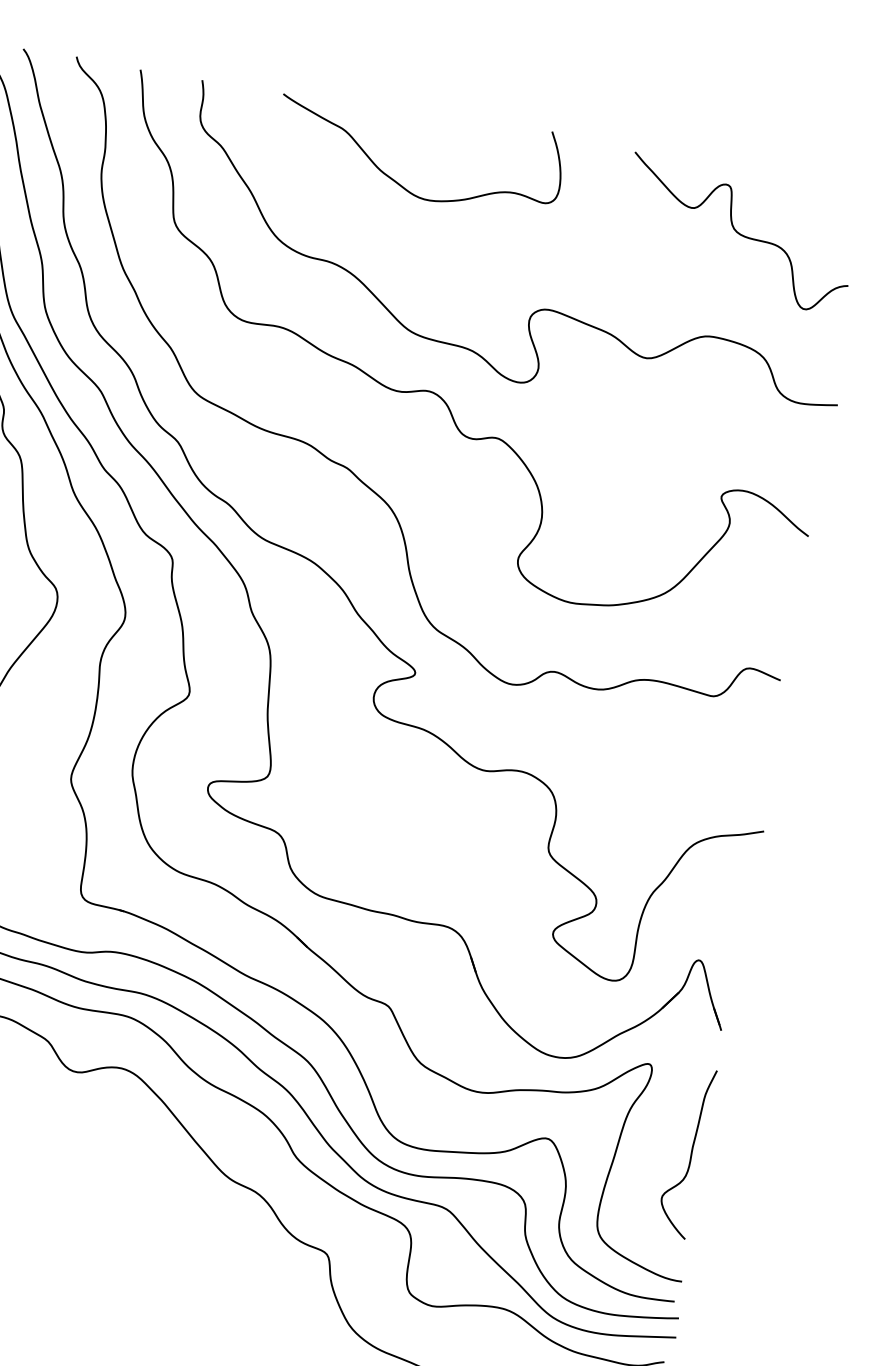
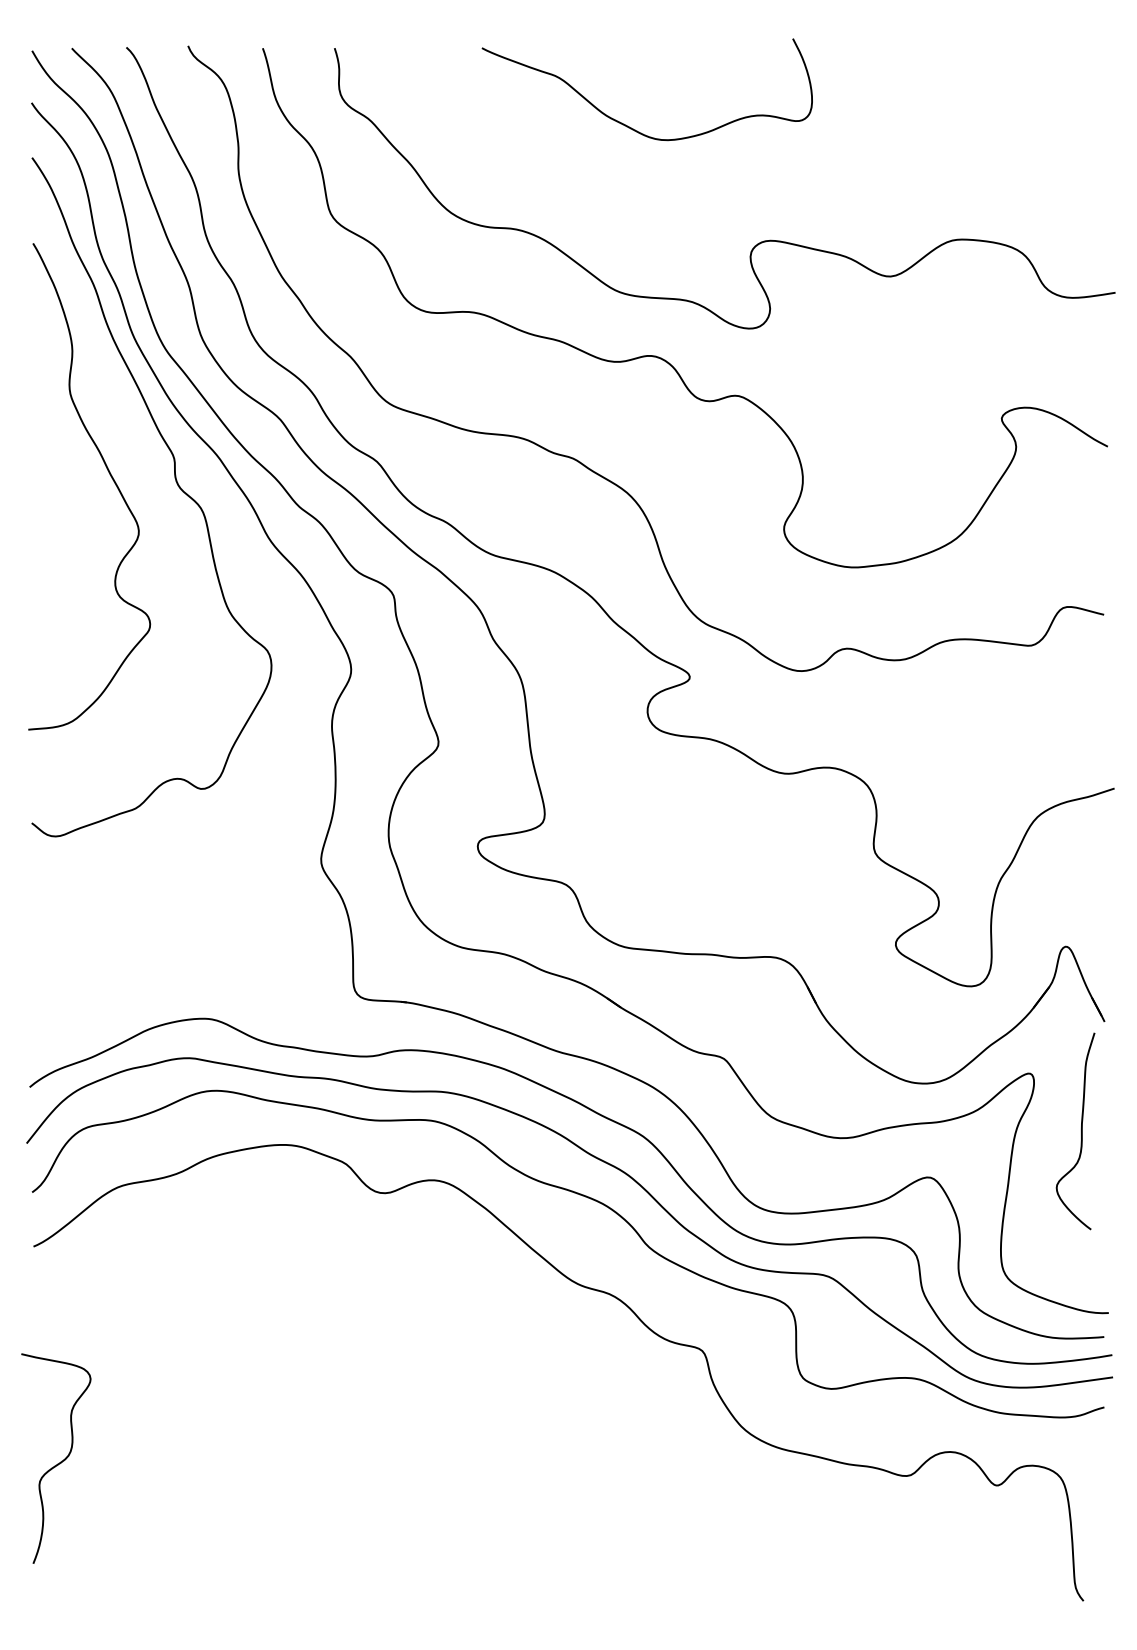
curve: (397, 181) -> (627, 125), moved
curve: (738, 234) -> (970, 118), removed
curve: (690, 1153) -> (1080, 1131), moved

